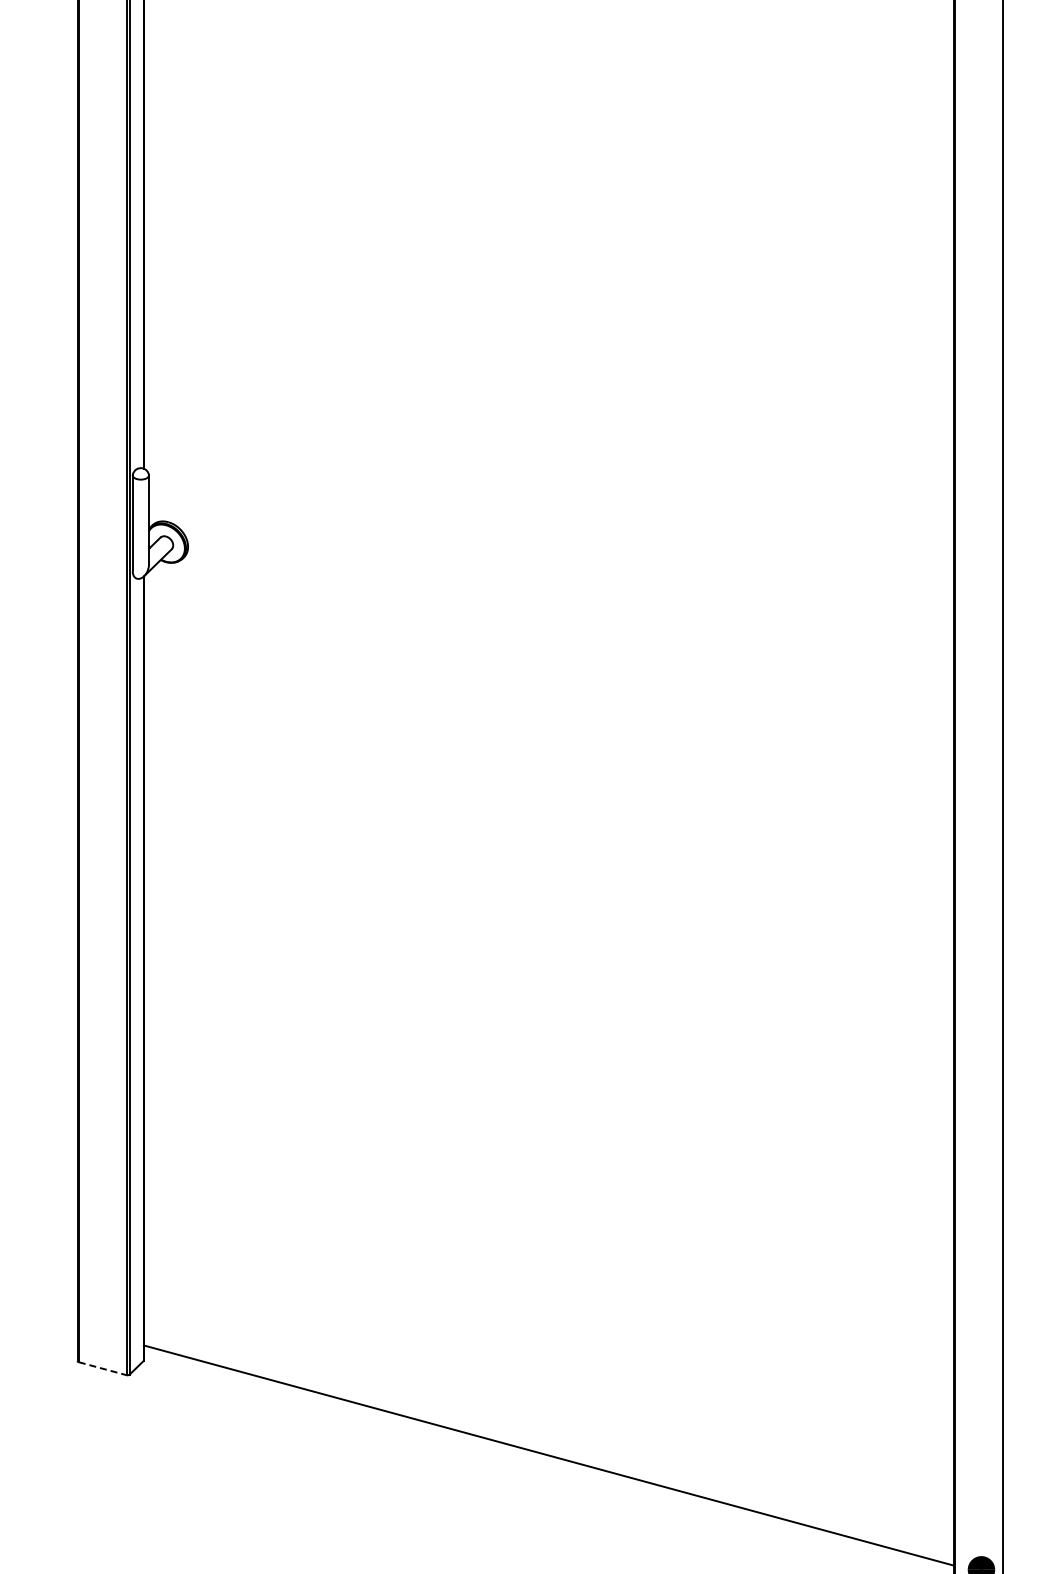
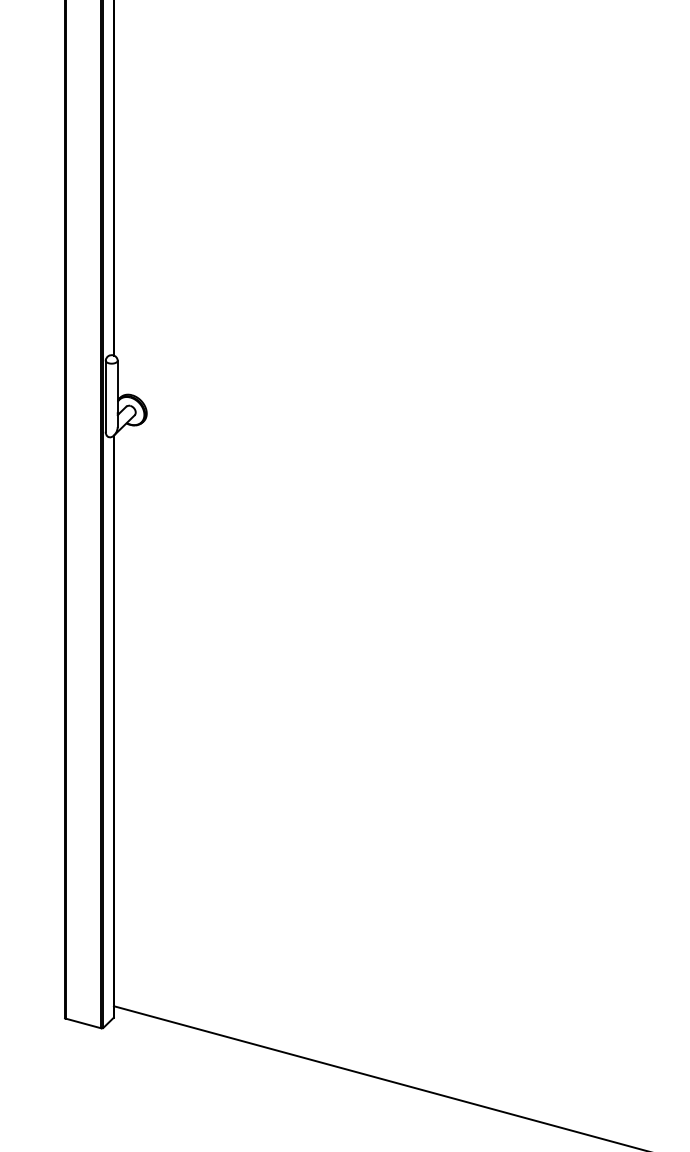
line: (102, 1368) -> (83, 1023), dashed -> solid

